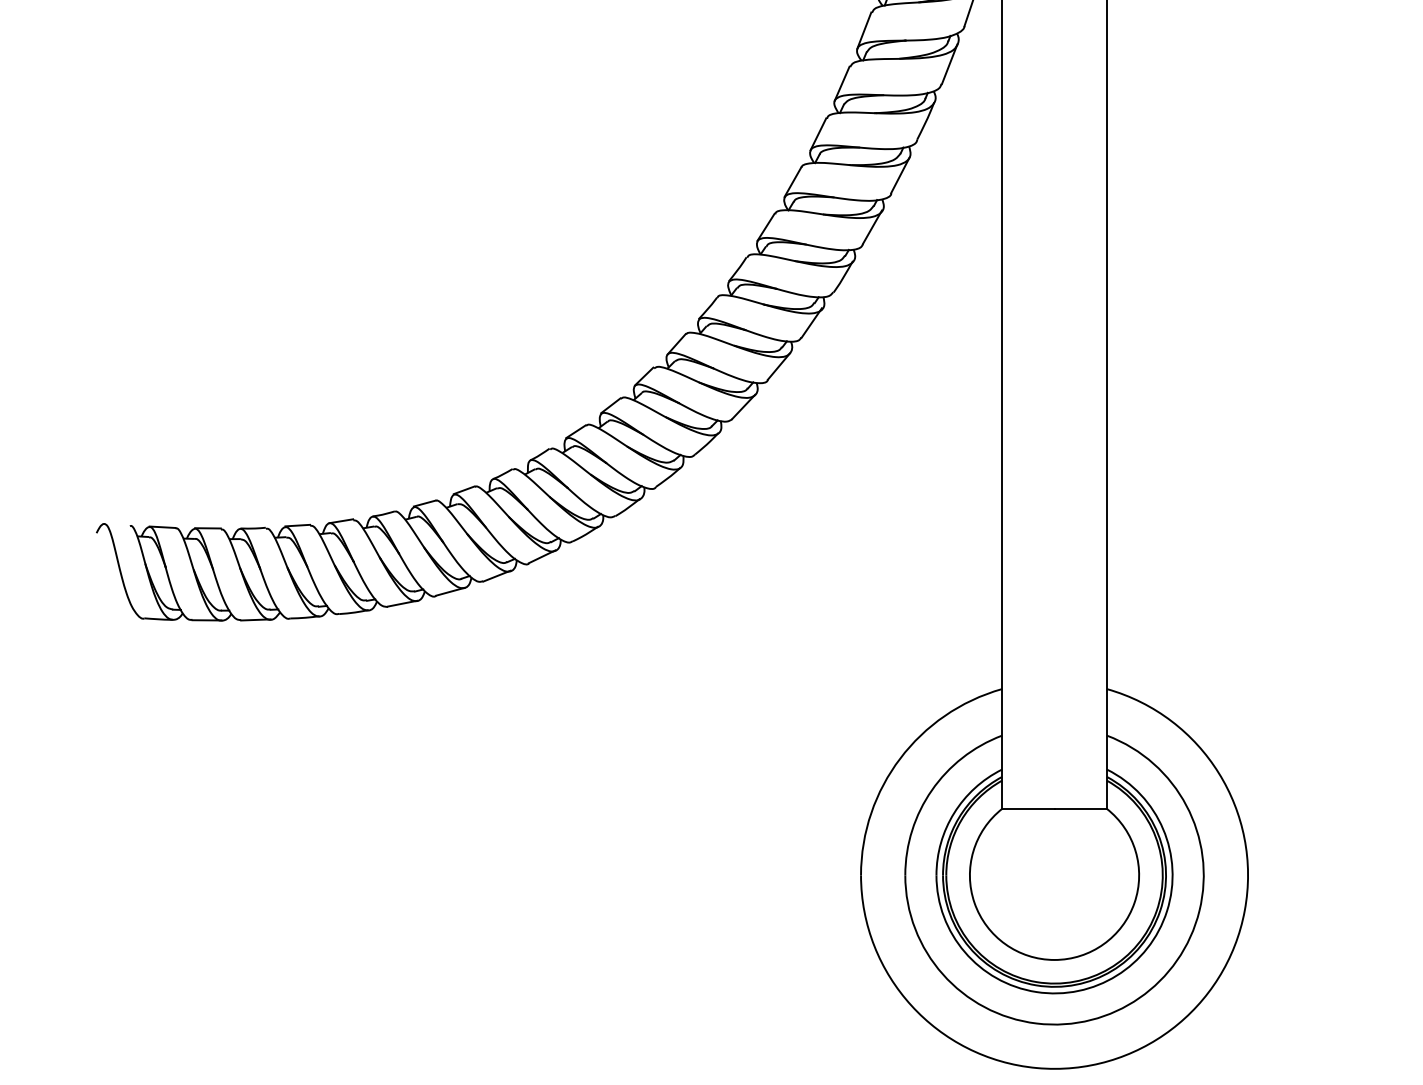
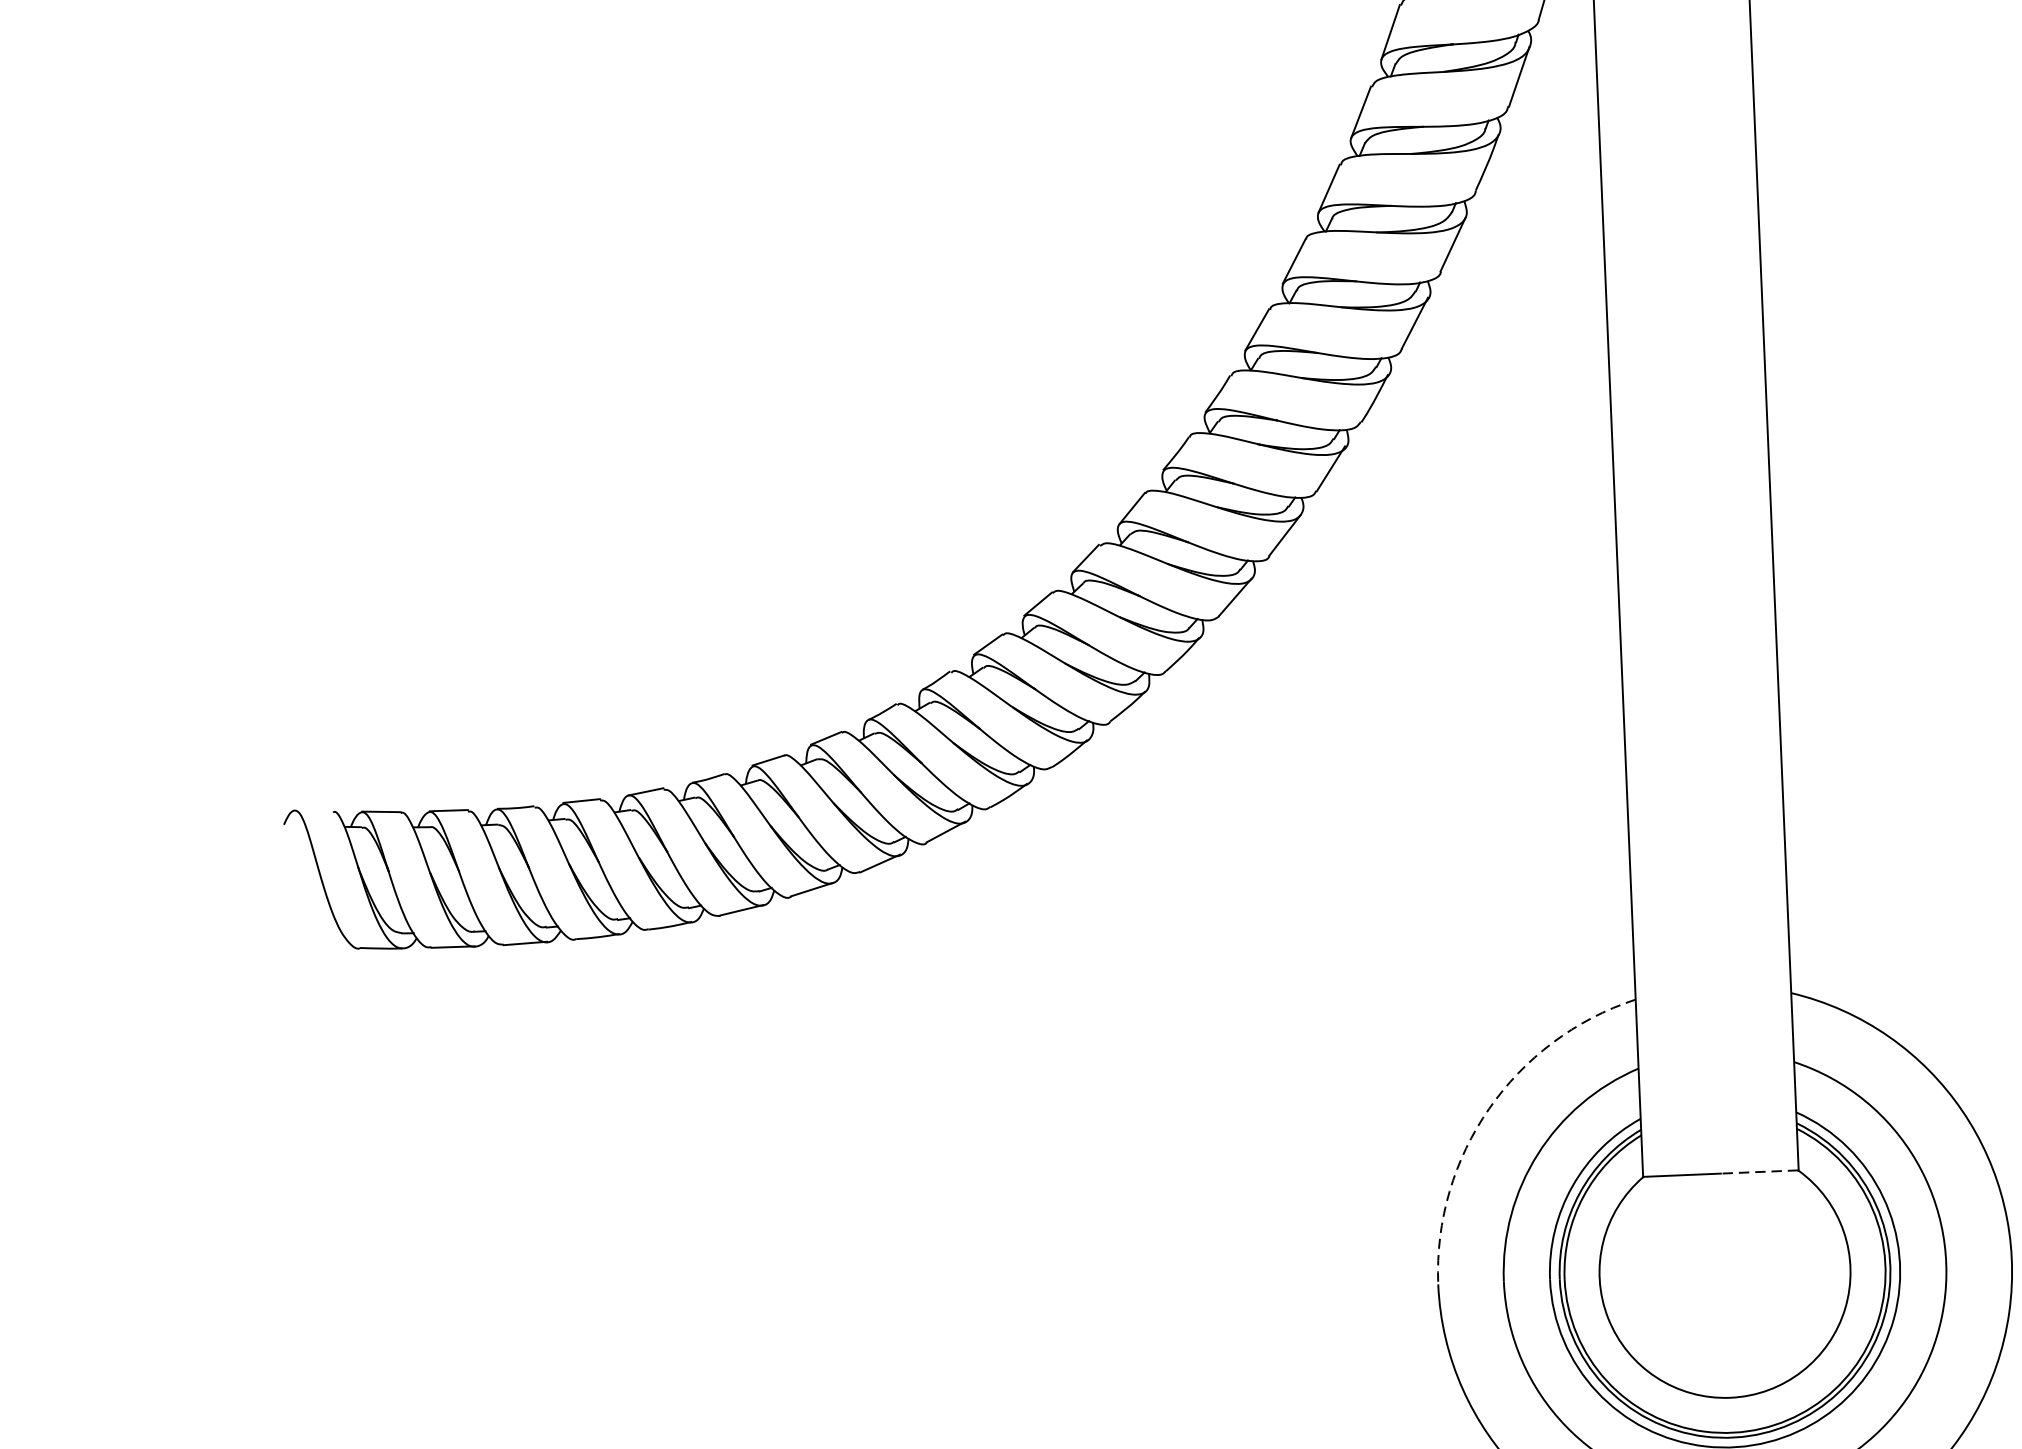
arc: (900, 758) -> (1489, 1108), solid -> dashed
line: (1080, 808) -> (1759, 1171), solid -> dashed

